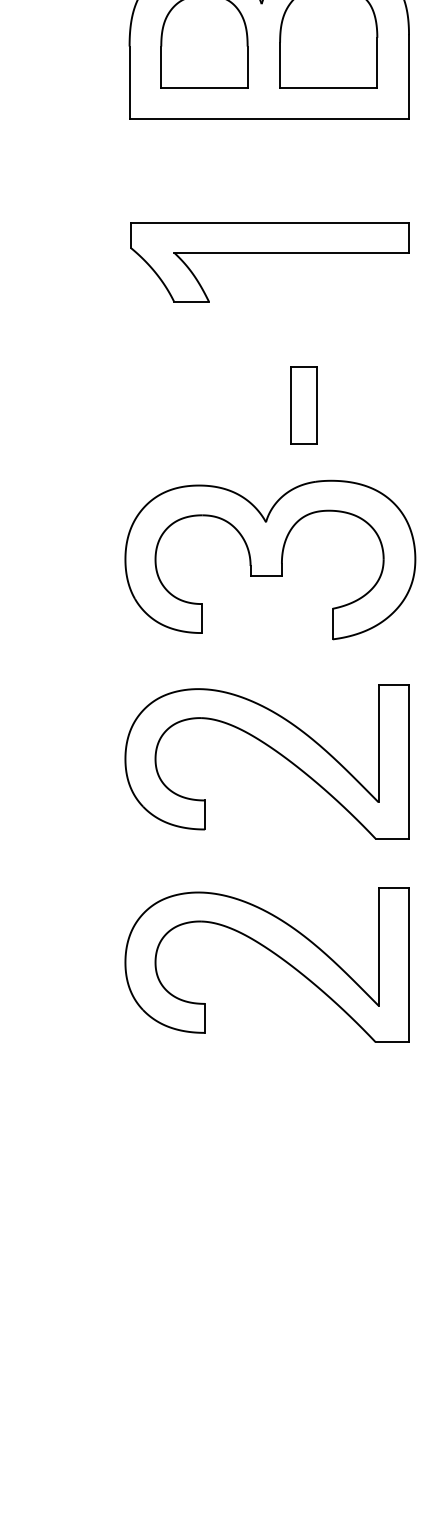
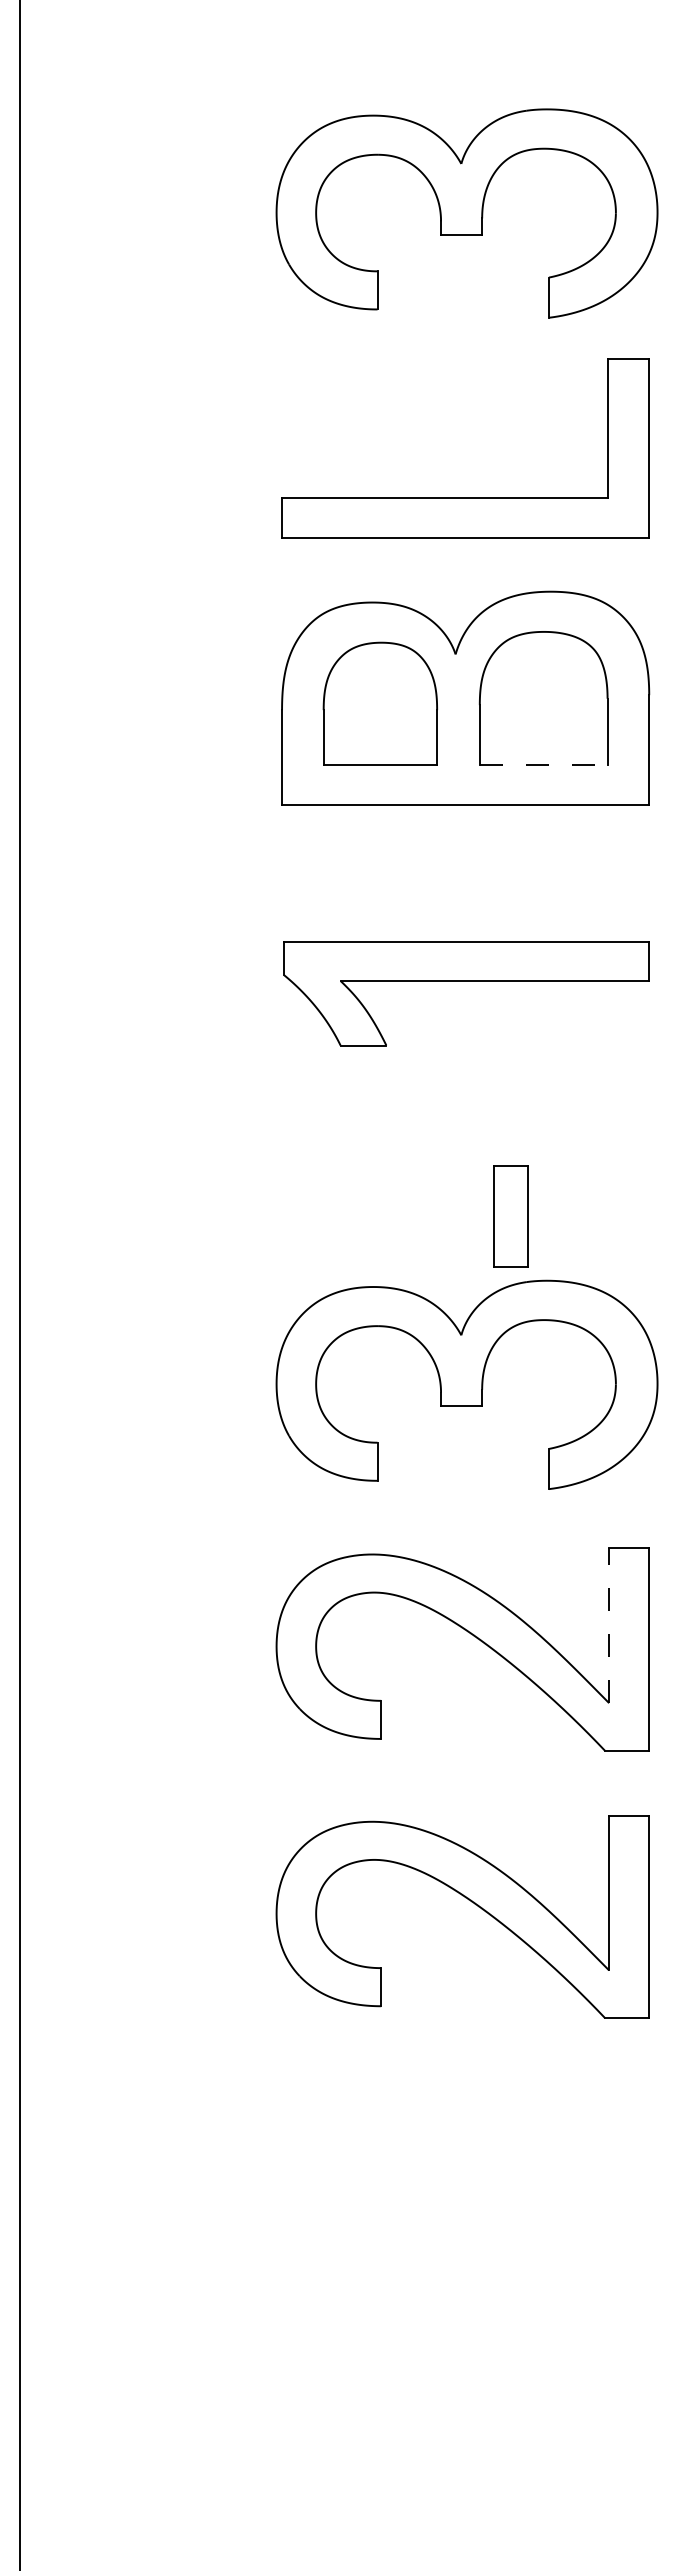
line: (328, 88) -> (543, 765), solid -> dashed
part: (303, 405) -> (510, 1216), moved
line: (378, 743) -> (609, 1625), solid -> dashed

